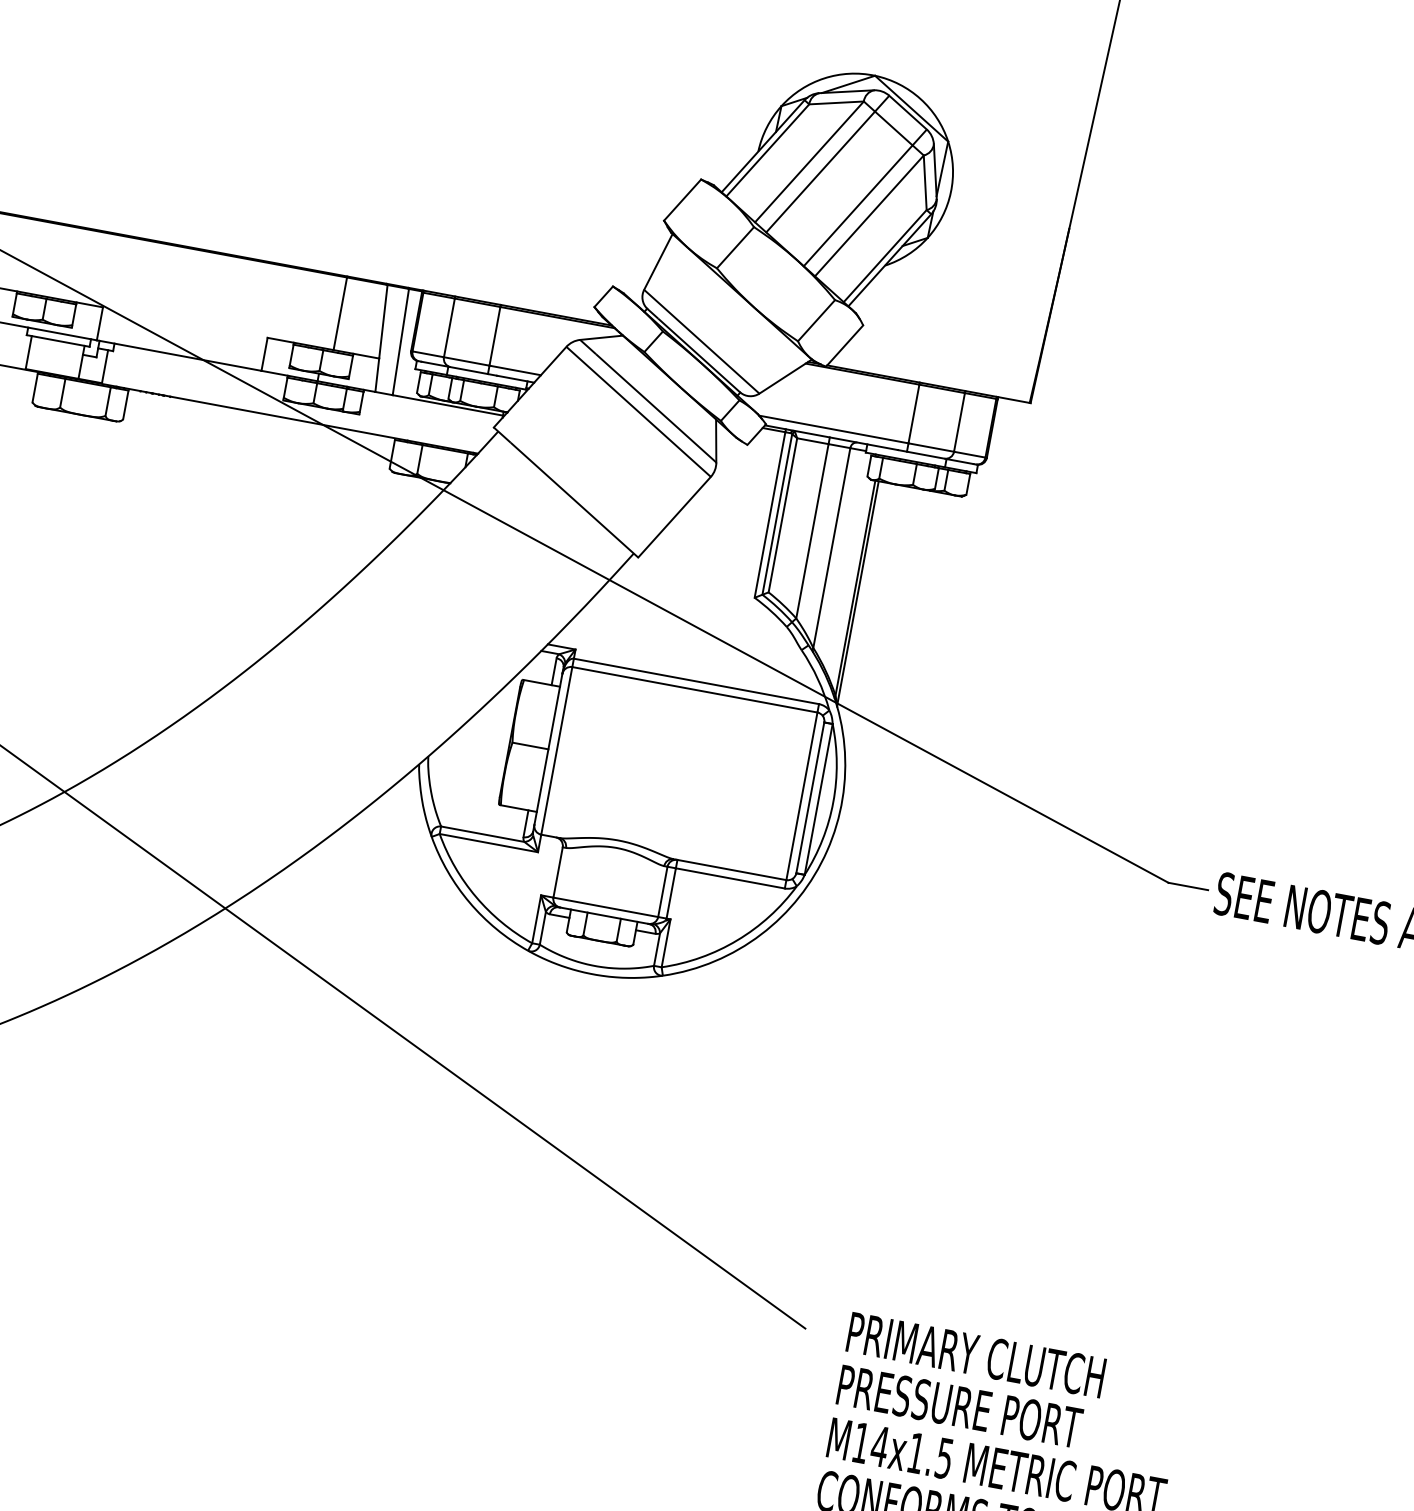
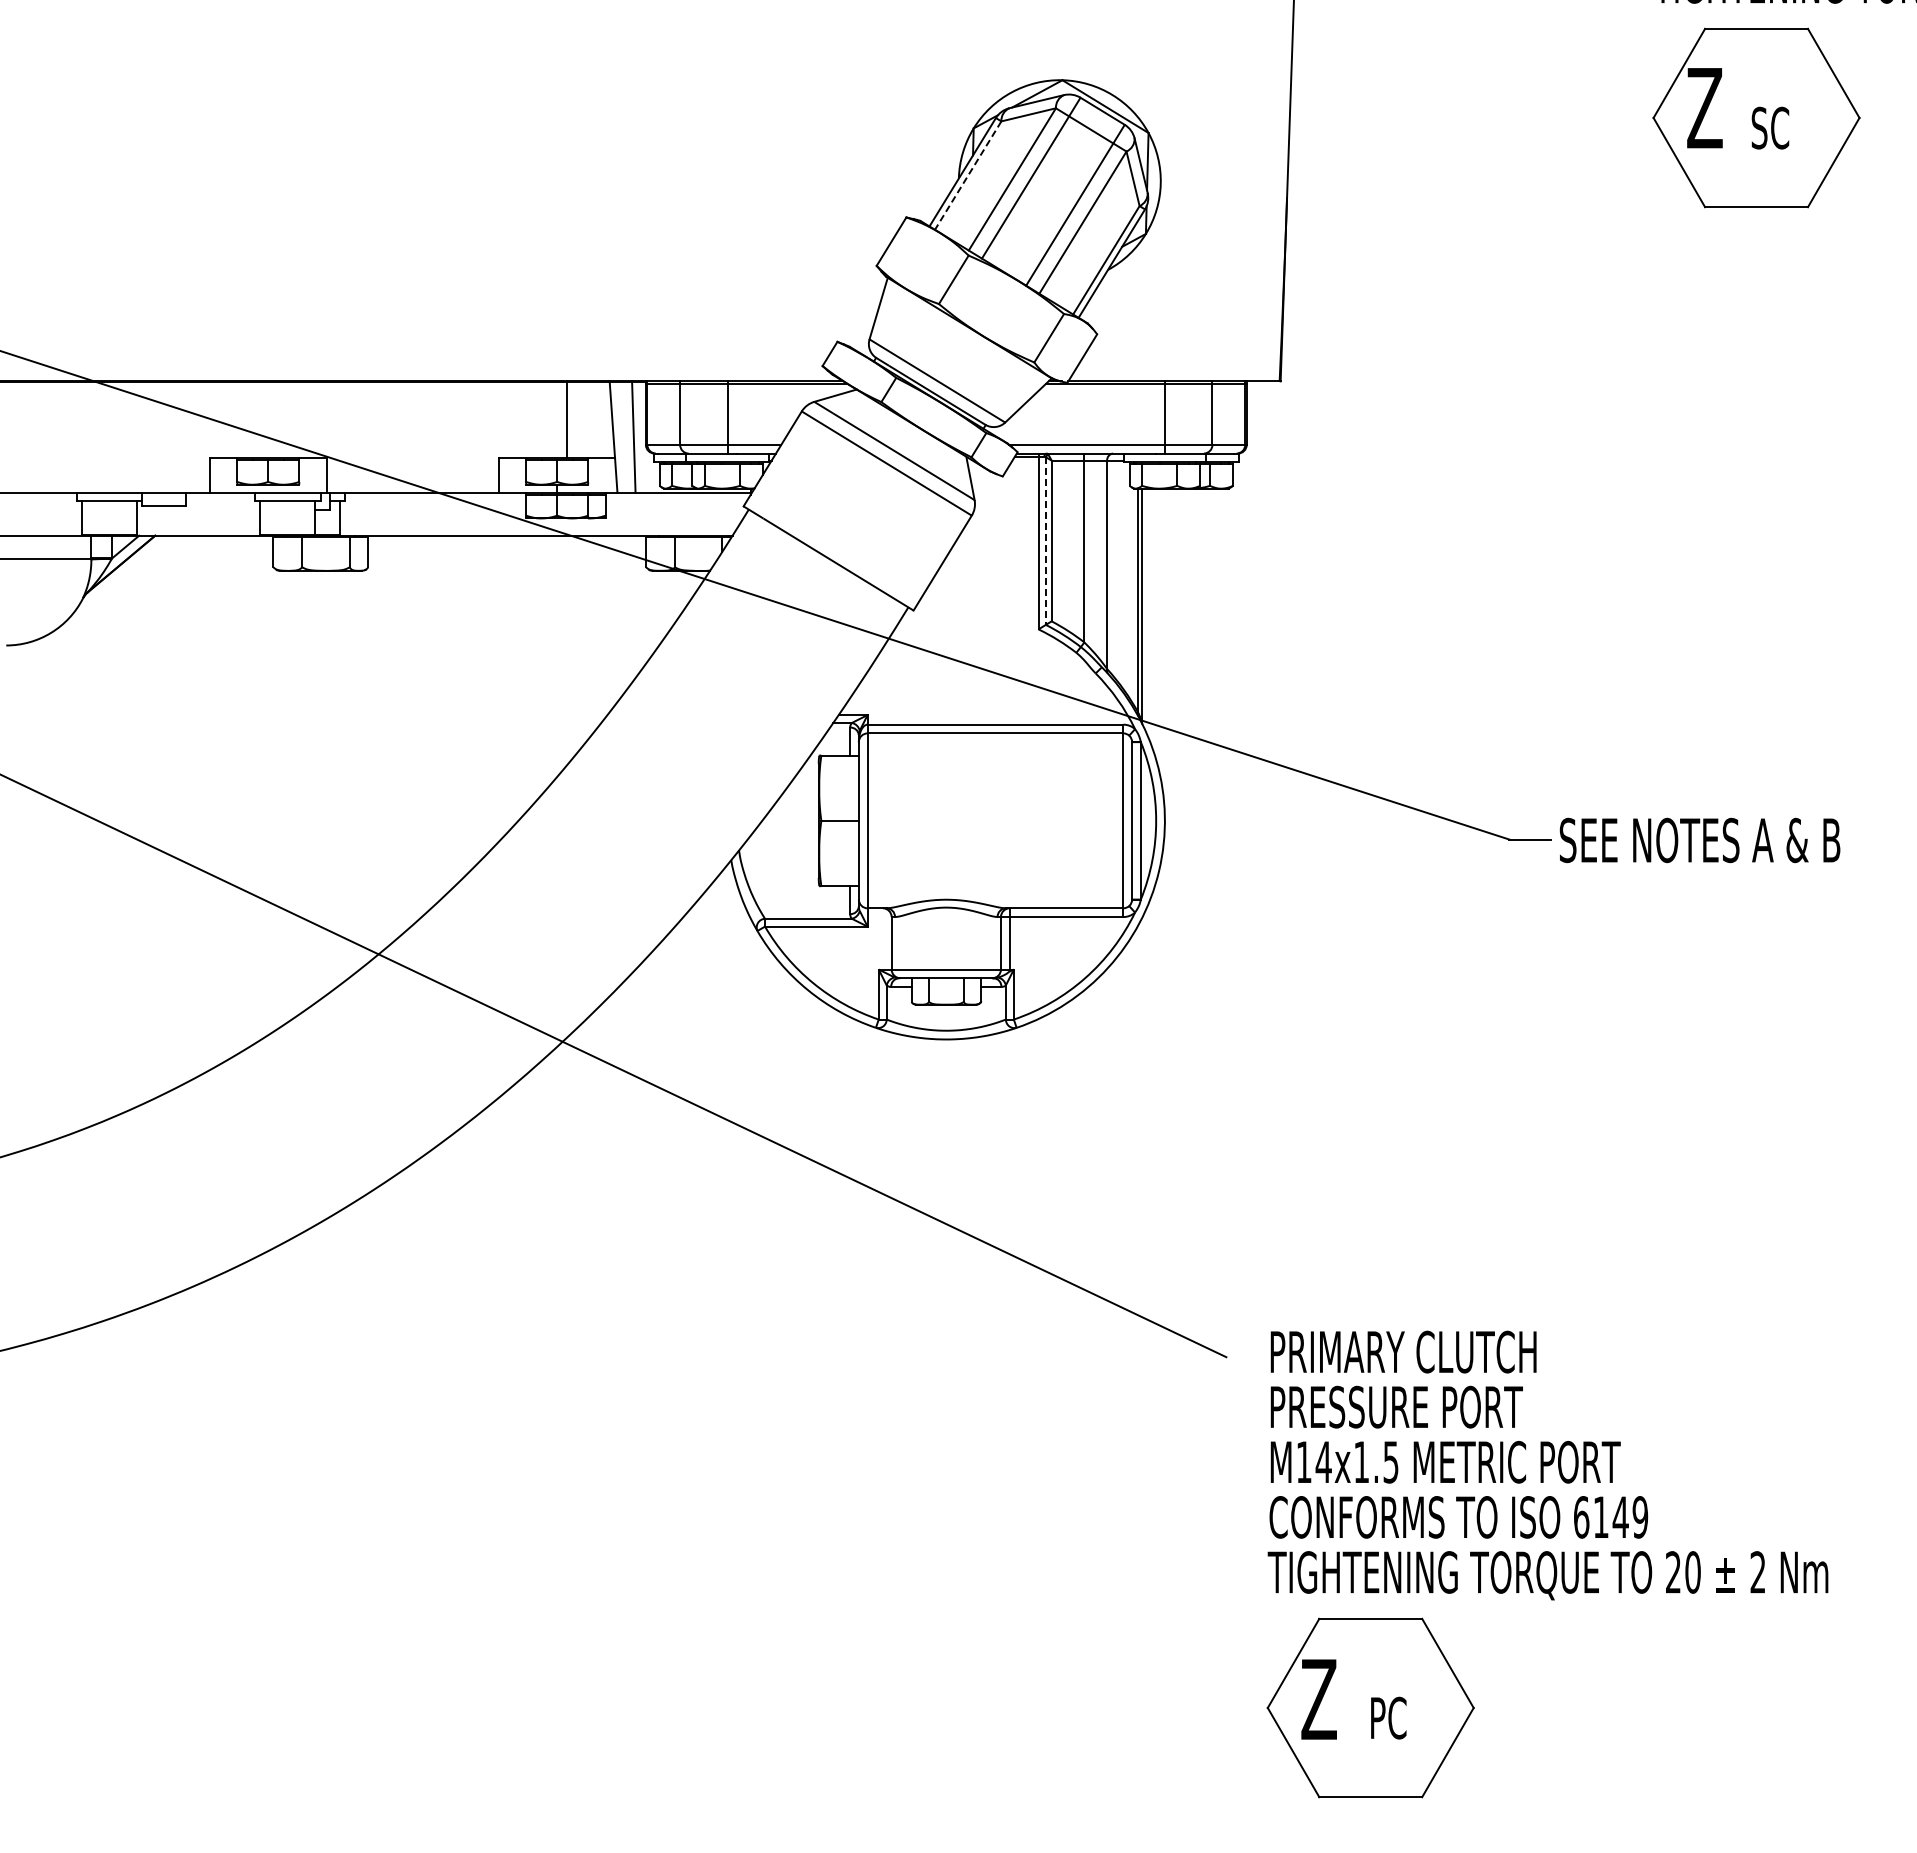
line: (768, 150) -> (968, 175), solid -> dashed
line: (776, 514) -> (1045, 541), solid -> dashed

